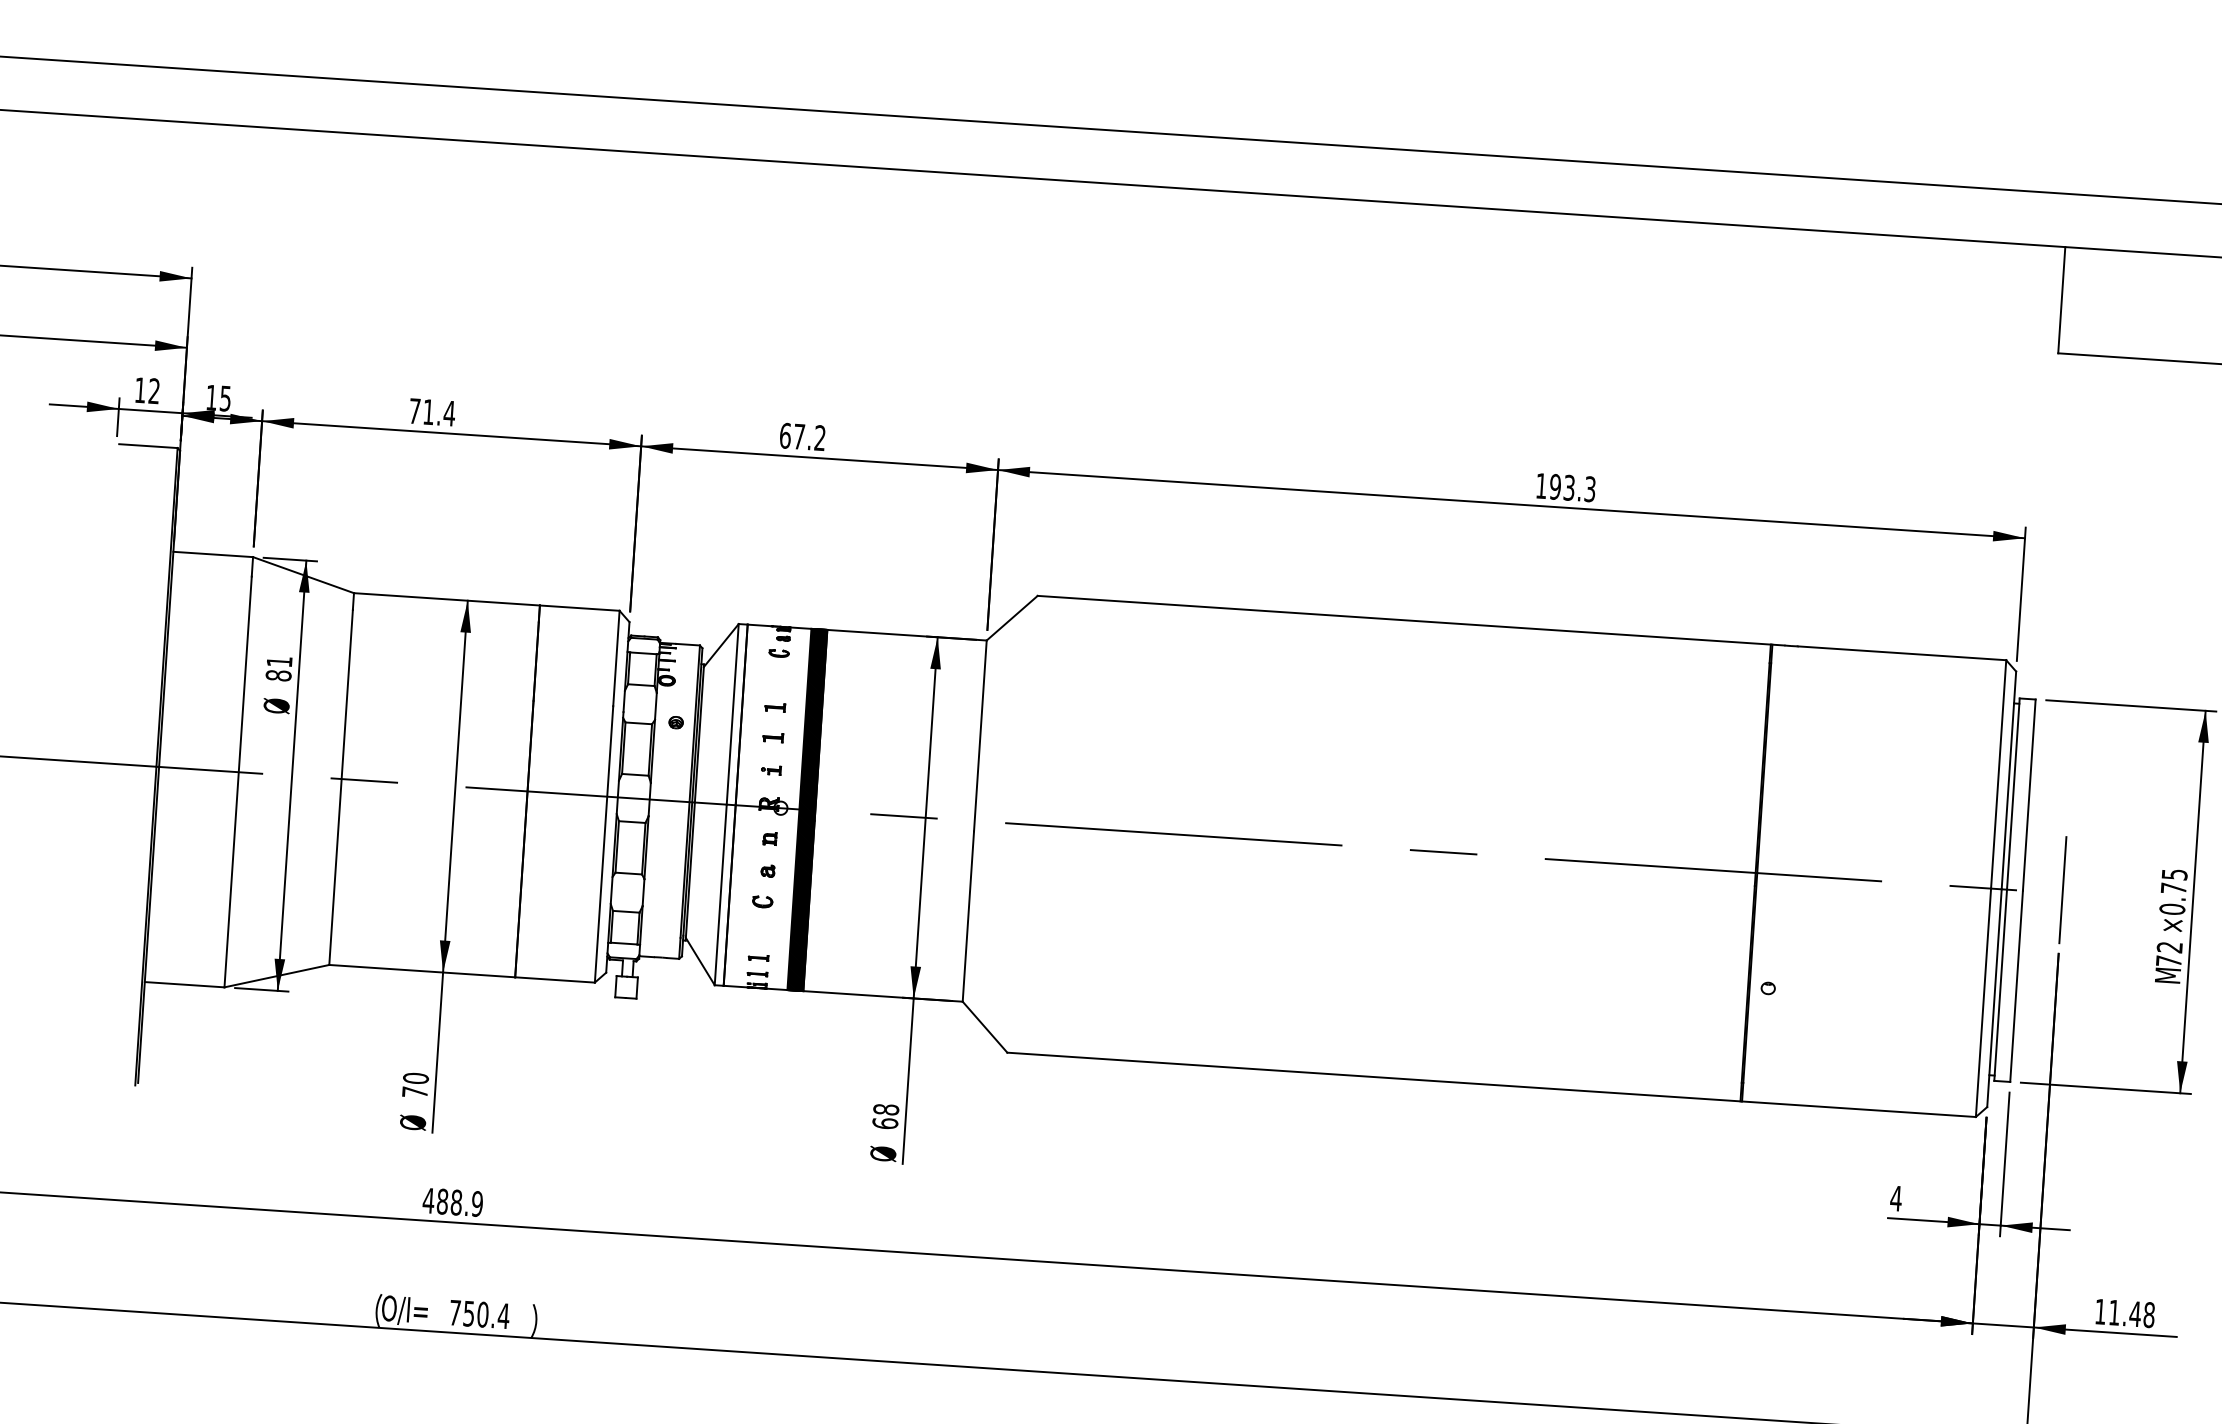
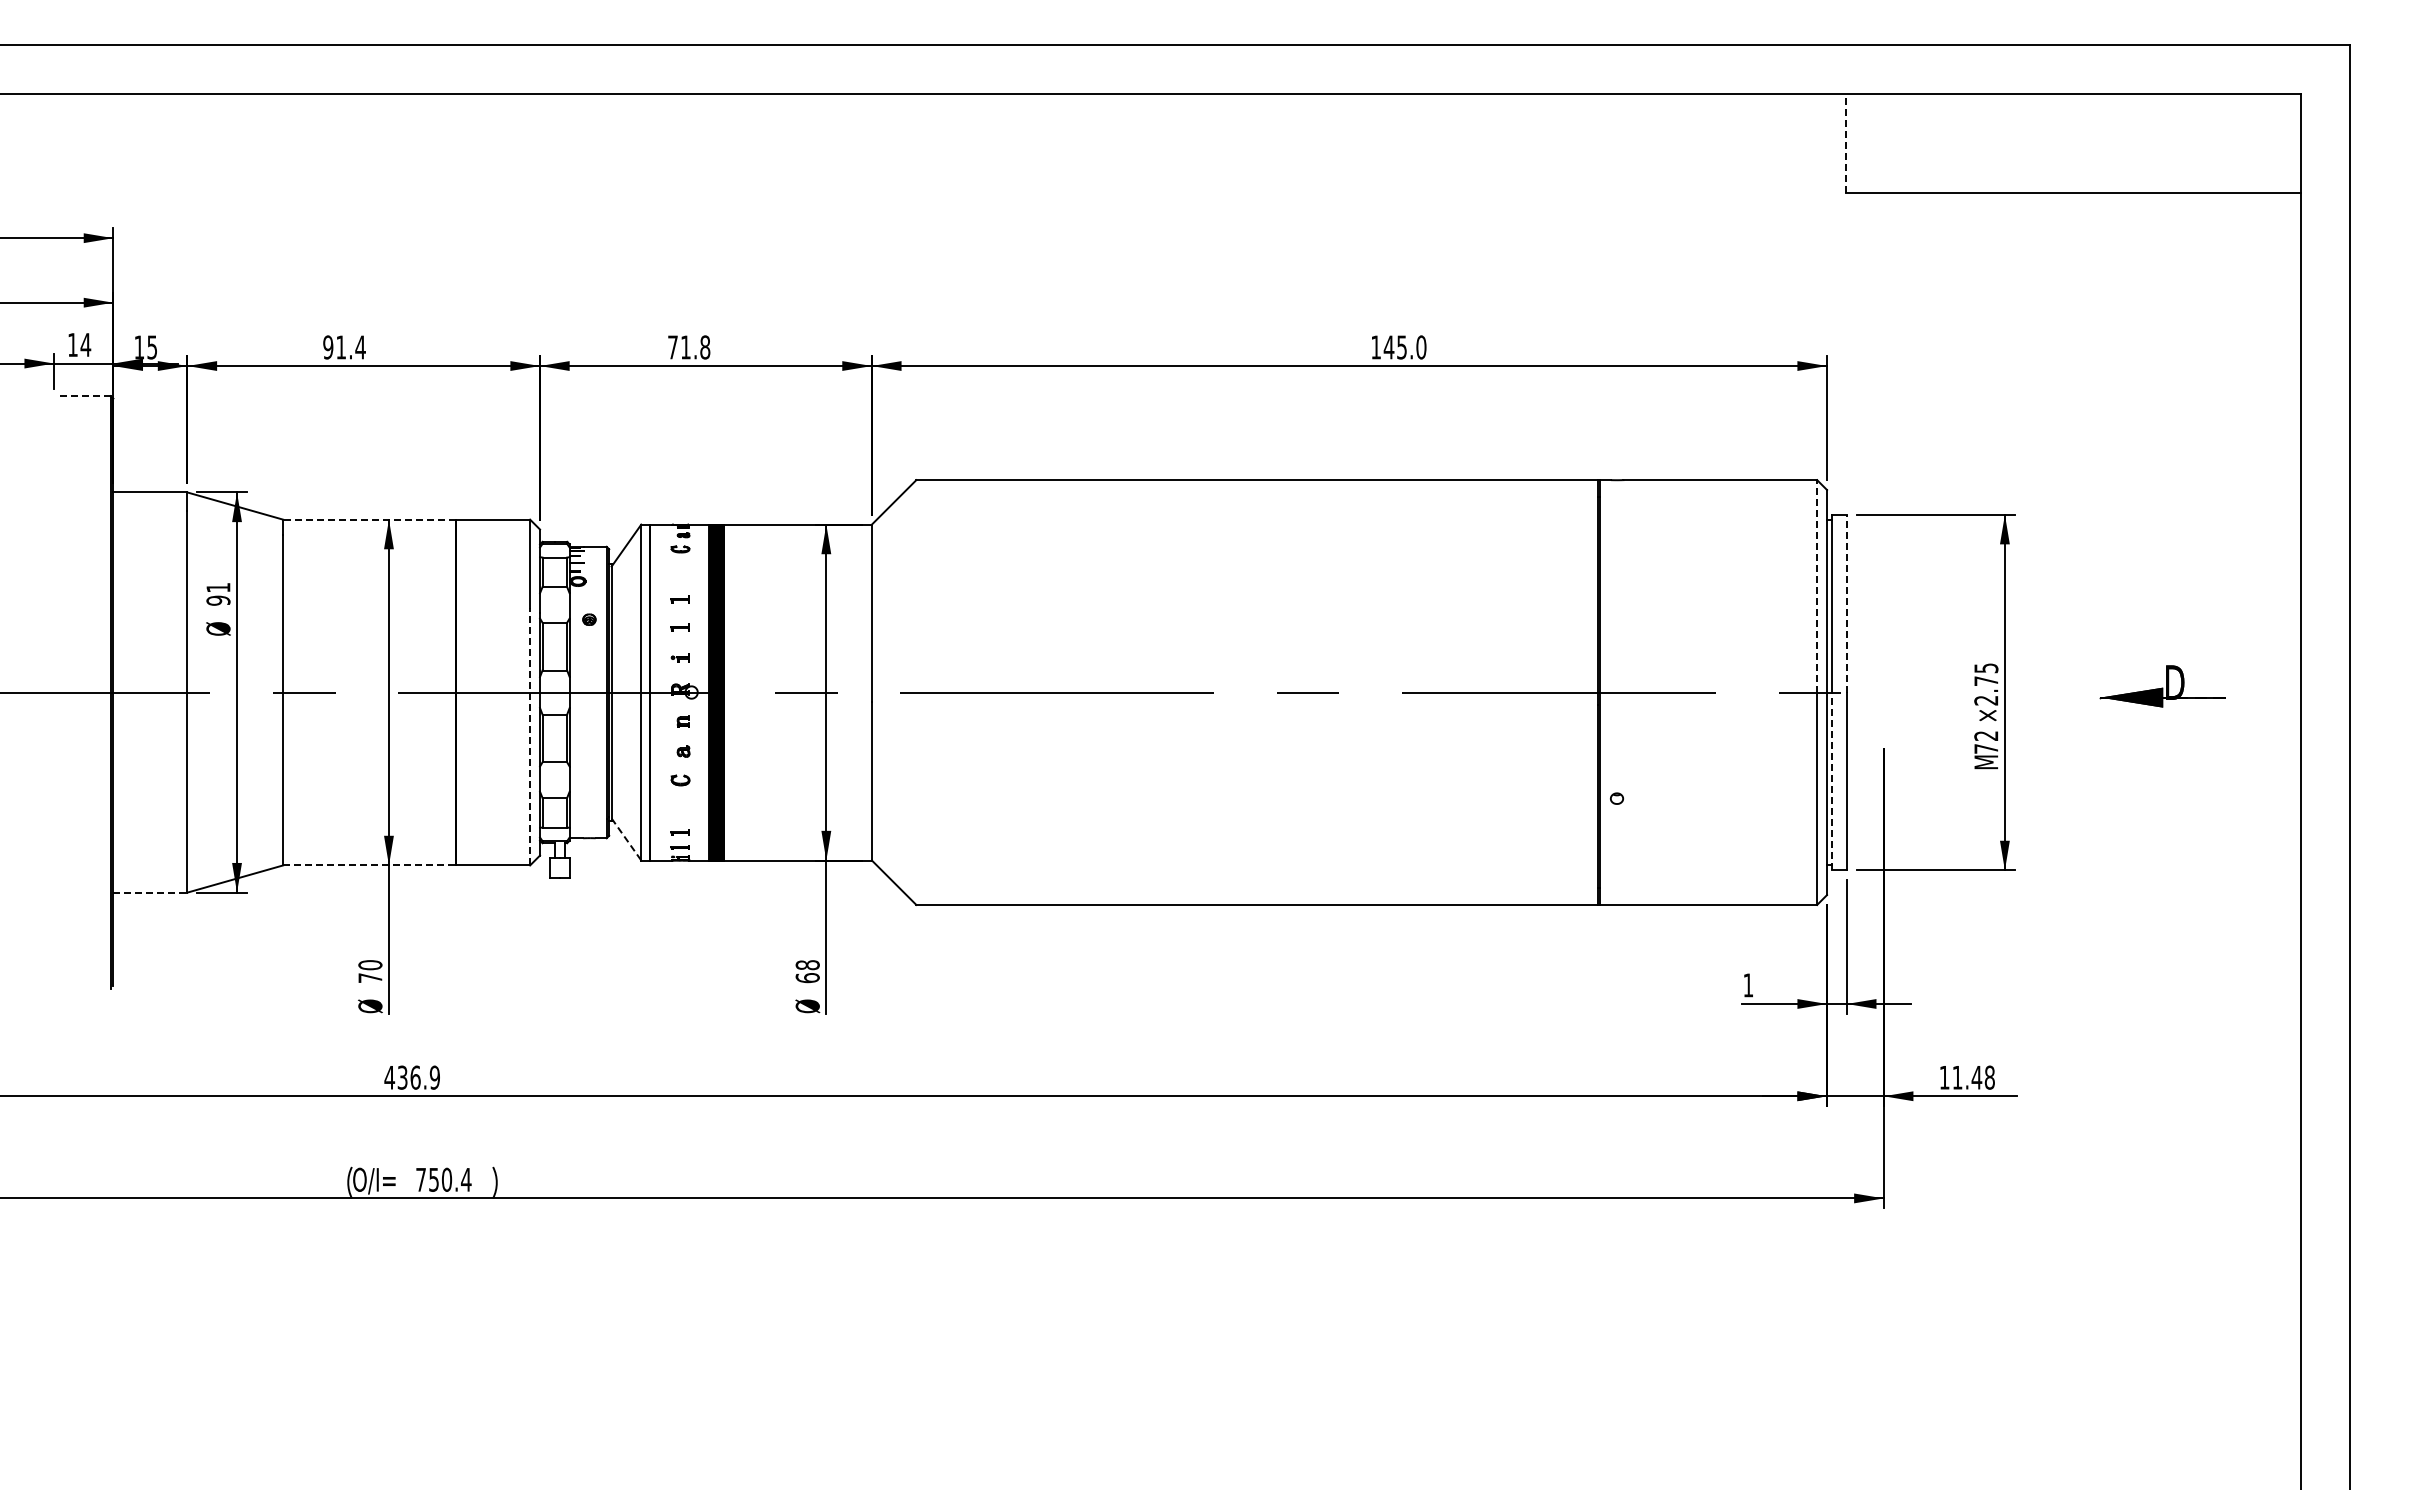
line: (2061, 299) -> (1846, 142), solid -> dashed
text: (153, 390) -> (85, 344), 12 -> 14
text: (415, 411) -> (328, 347), 71.4 -> 91.4
text: (803, 437) -> (689, 347), 67.2 -> 71.8
line: (148, 446) -> (83, 396), solid -> dashed
text: (1572, 488) -> (1404, 347), 193.3 -> 145.0
line: (446, 599) -> (369, 519), solid -> dashed
text: (278, 675) -> (218, 600), 81 -> 91
line: (1999, 773) -> (1817, 585), solid -> dashed
line: (2028, 794) -> (1846, 603), solid -> dashed
line: (604, 843) -> (530, 736), solid -> dashed
line: (2062, 890) -> (1883, 689), removed
text: (2172, 909) -> (1986, 700), ×0.75 -> ×2.75
line: (700, 961) -> (626, 839), solid -> dashed
line: (423, 971) -> (370, 865), solid -> dashed
line: (184, 984) -> (150, 892), solid -> dashed
line: (2000, 985) -> (1831, 781), solid -> dashed
text: (1896, 1198) -> (1748, 985), 4 -> 1
text: (448, 1201) -> (408, 1077), 488.9 -> 436.9

